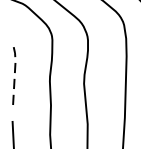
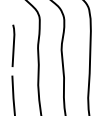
line: (14, 75) -> (13, 44), dashed -> solid

